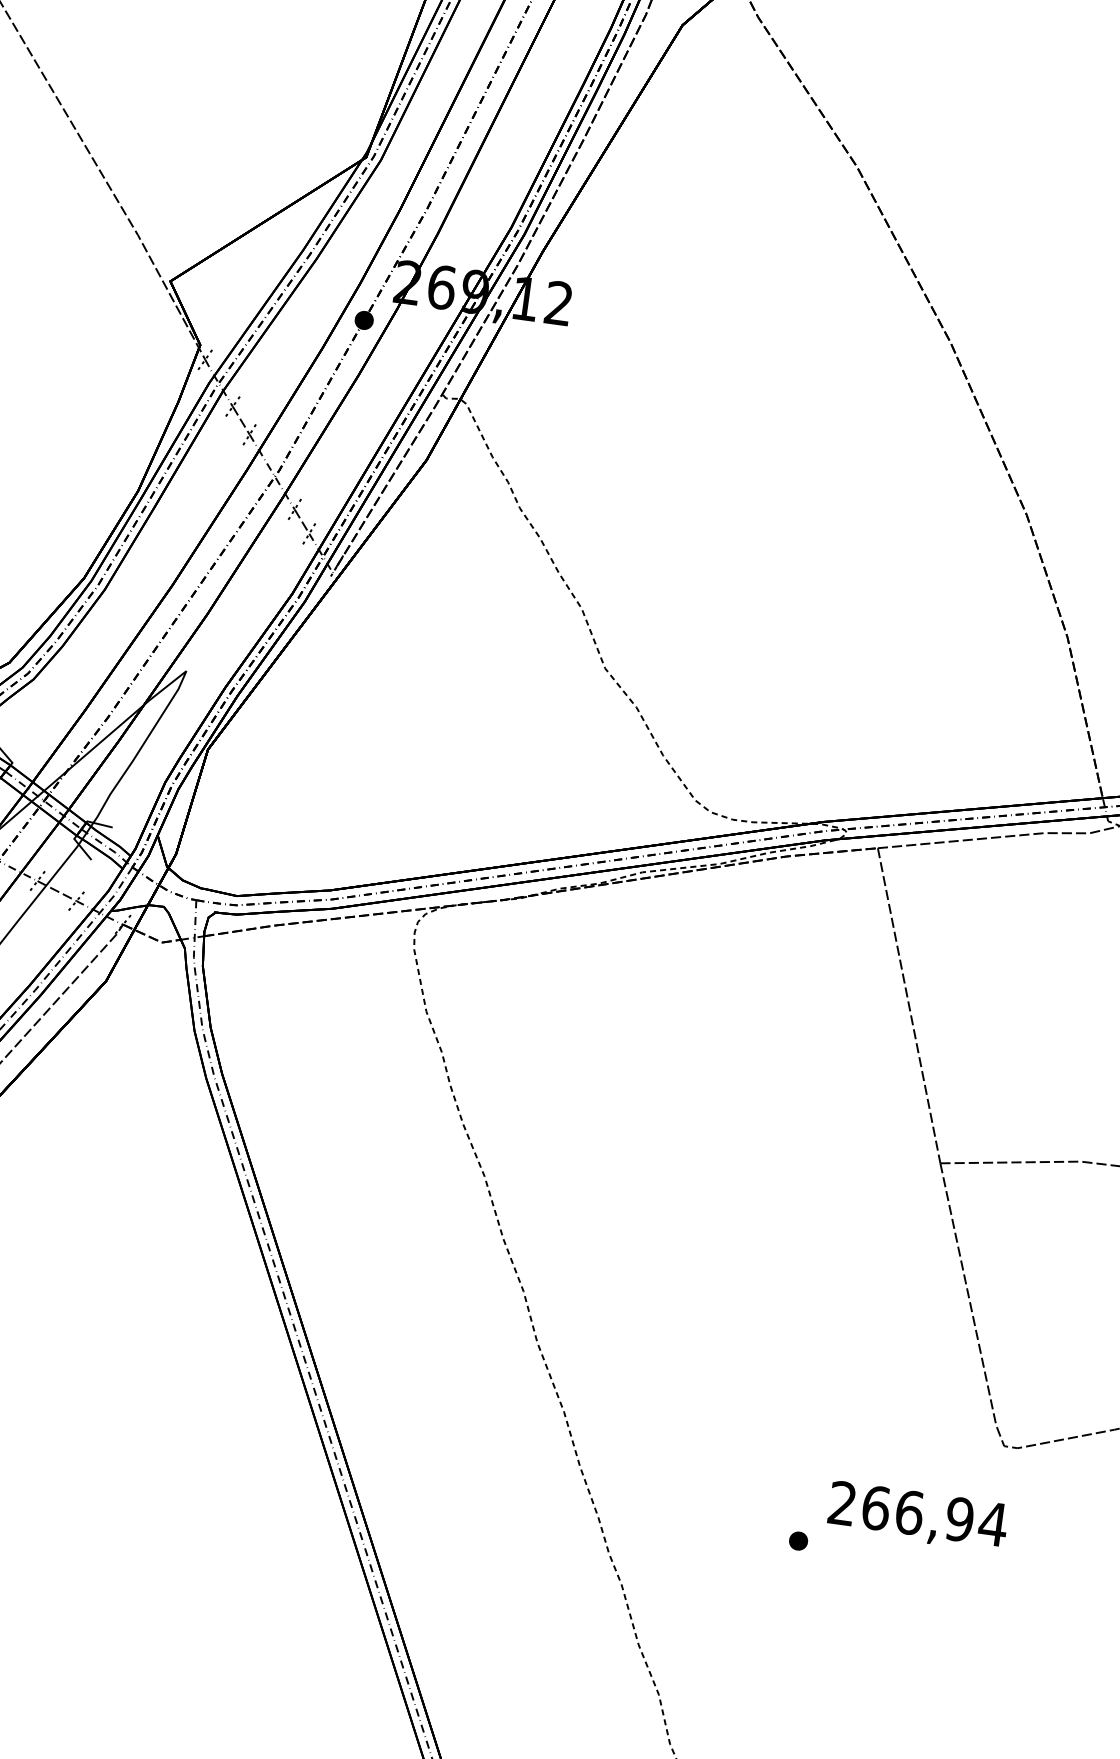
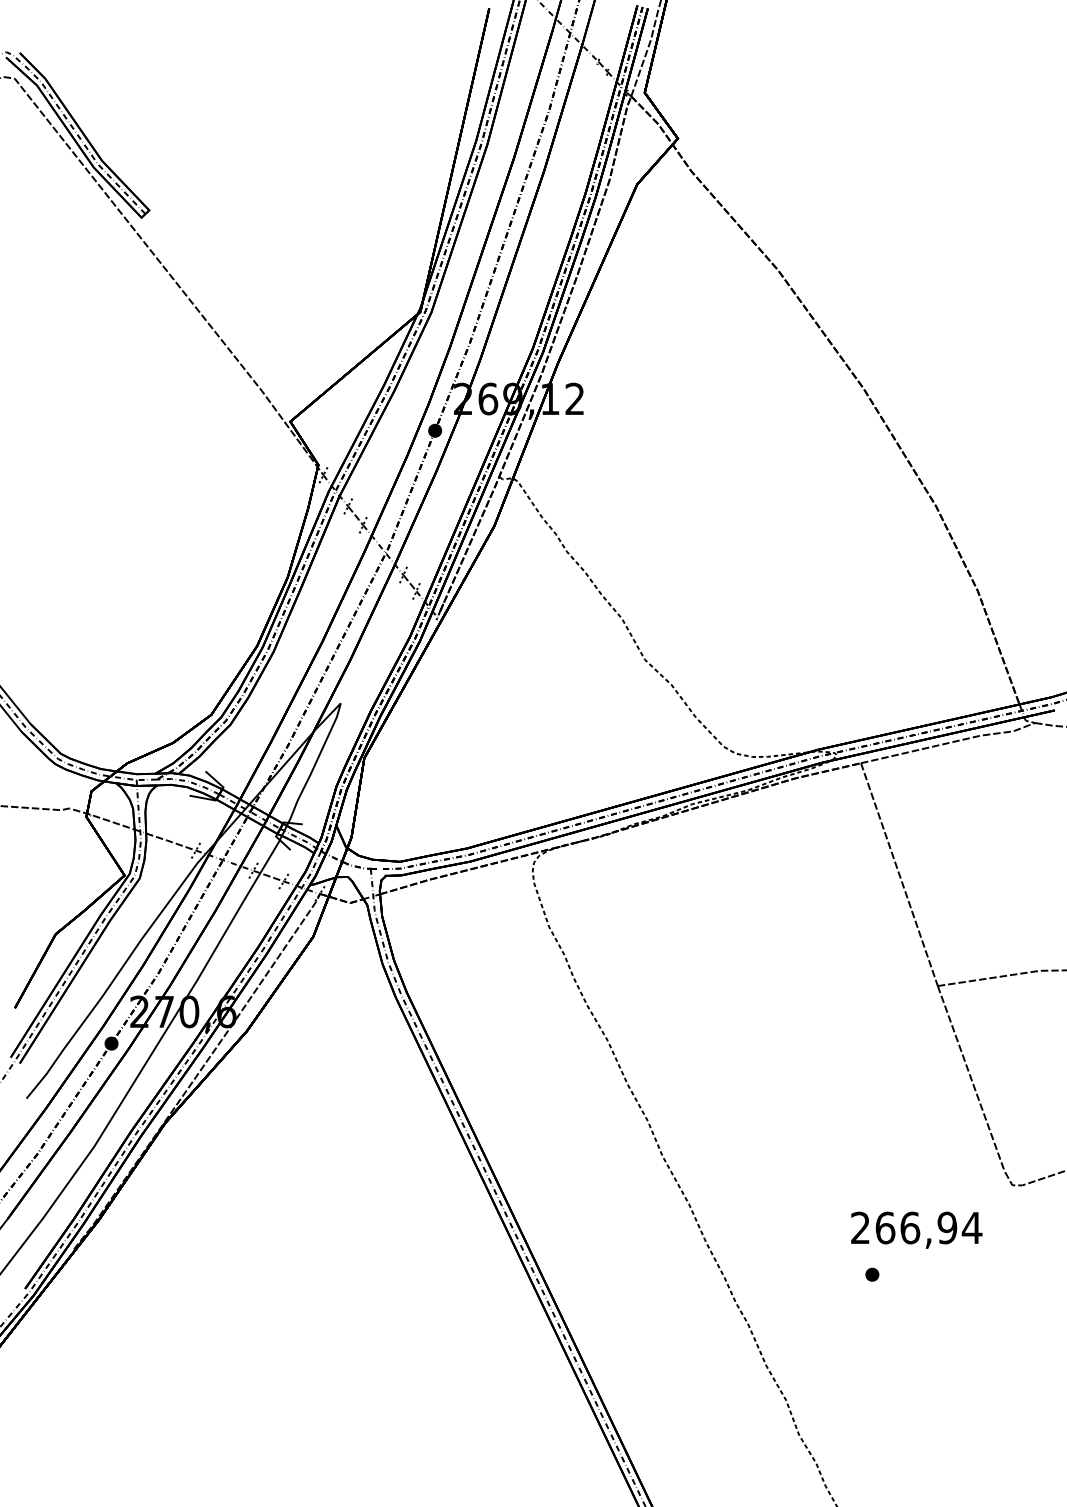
text: (917, 1515) -> (916, 1229), moved

